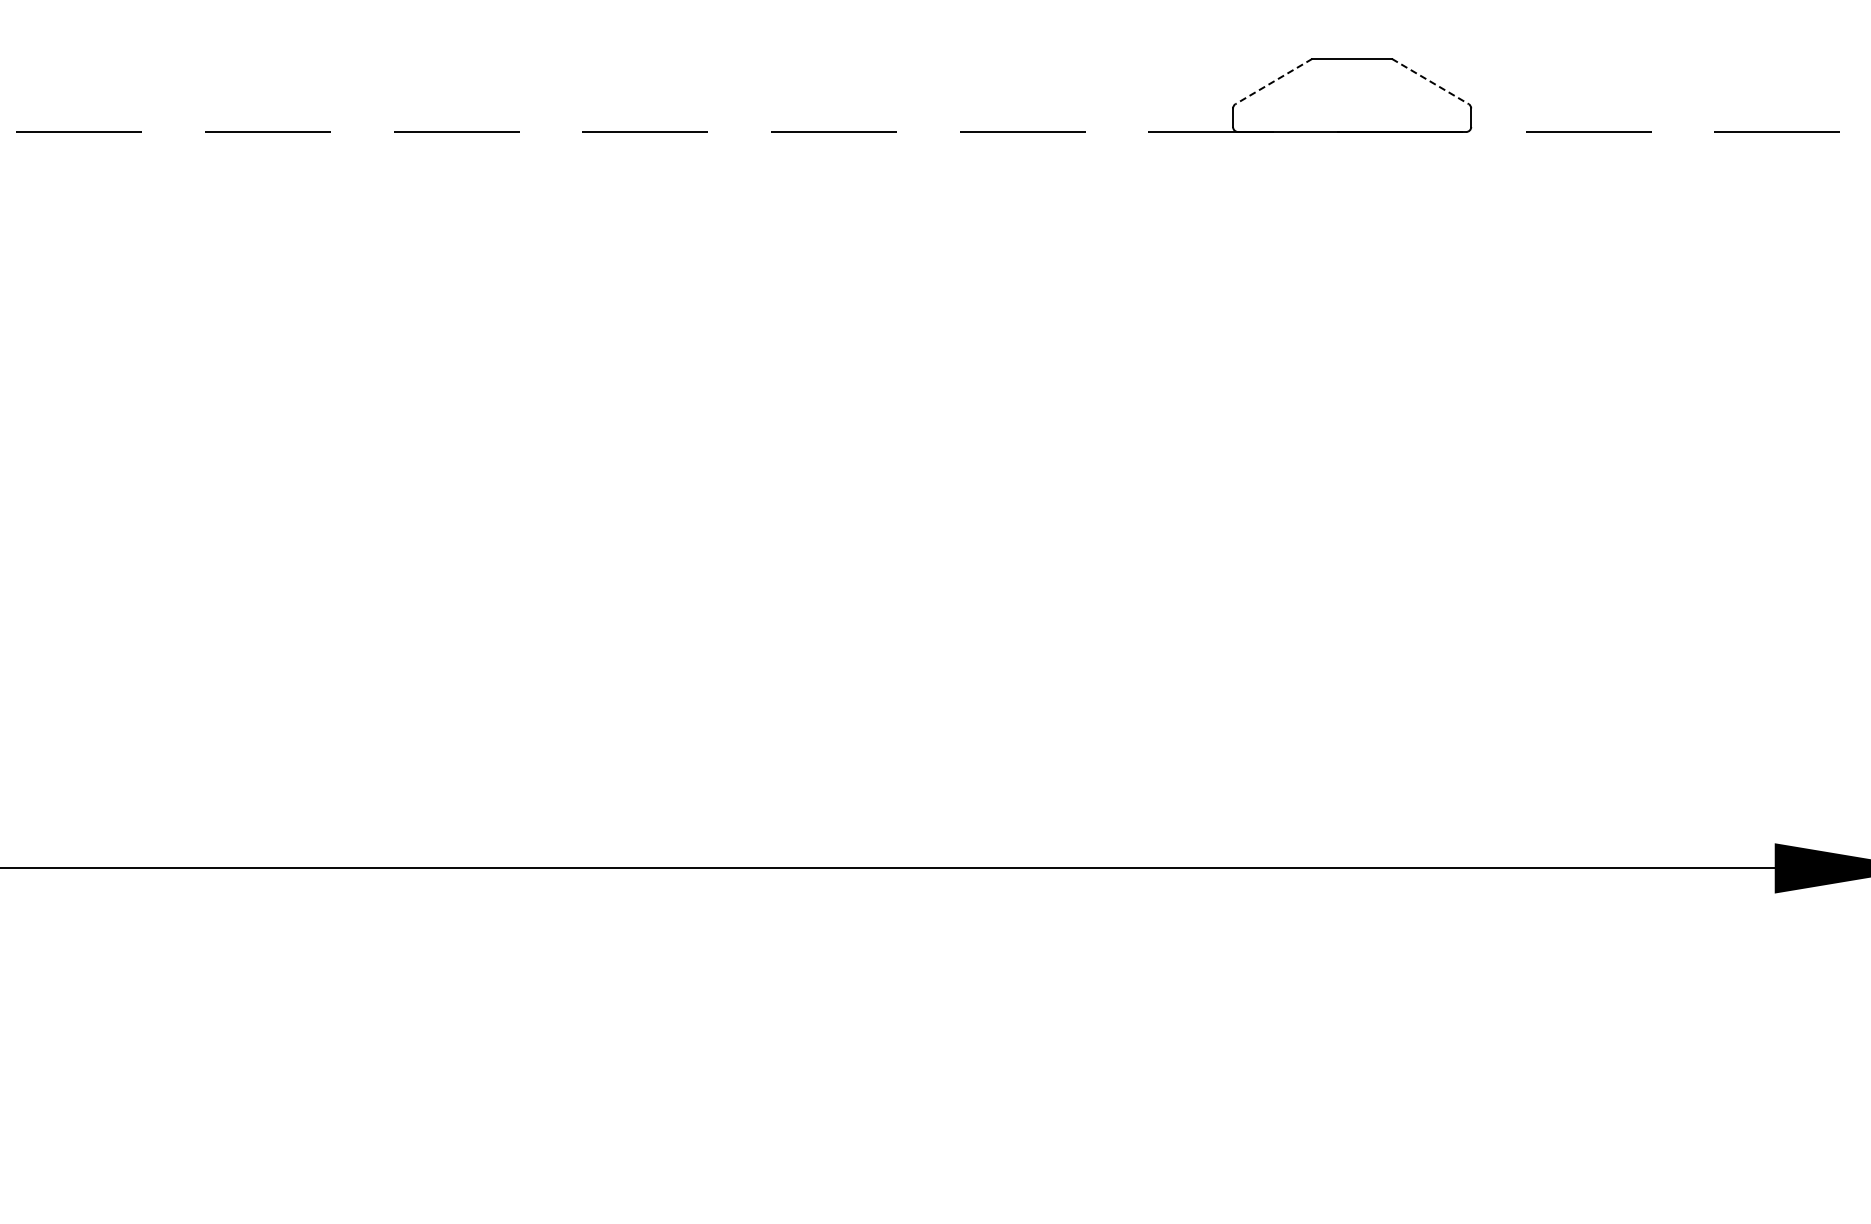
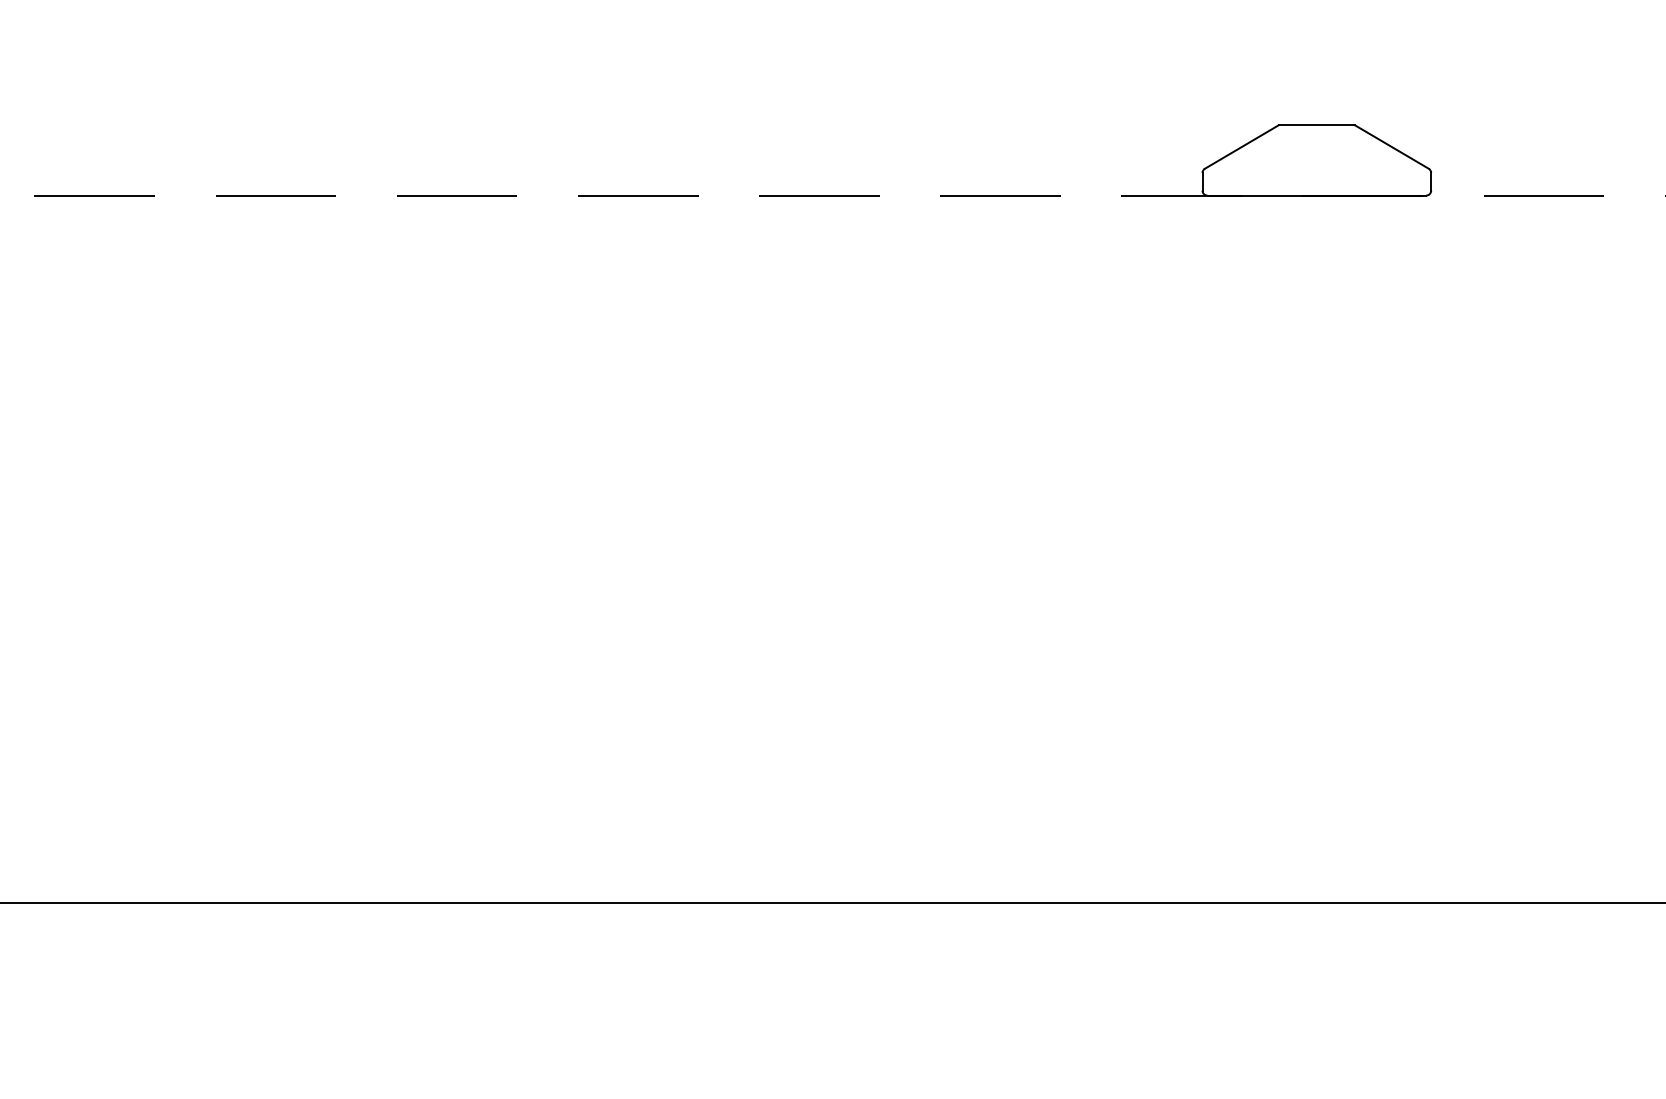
line: (1273, 81) -> (1241, 147), dashed -> solid
line: (1430, 81) -> (1392, 147), dashed -> solid

